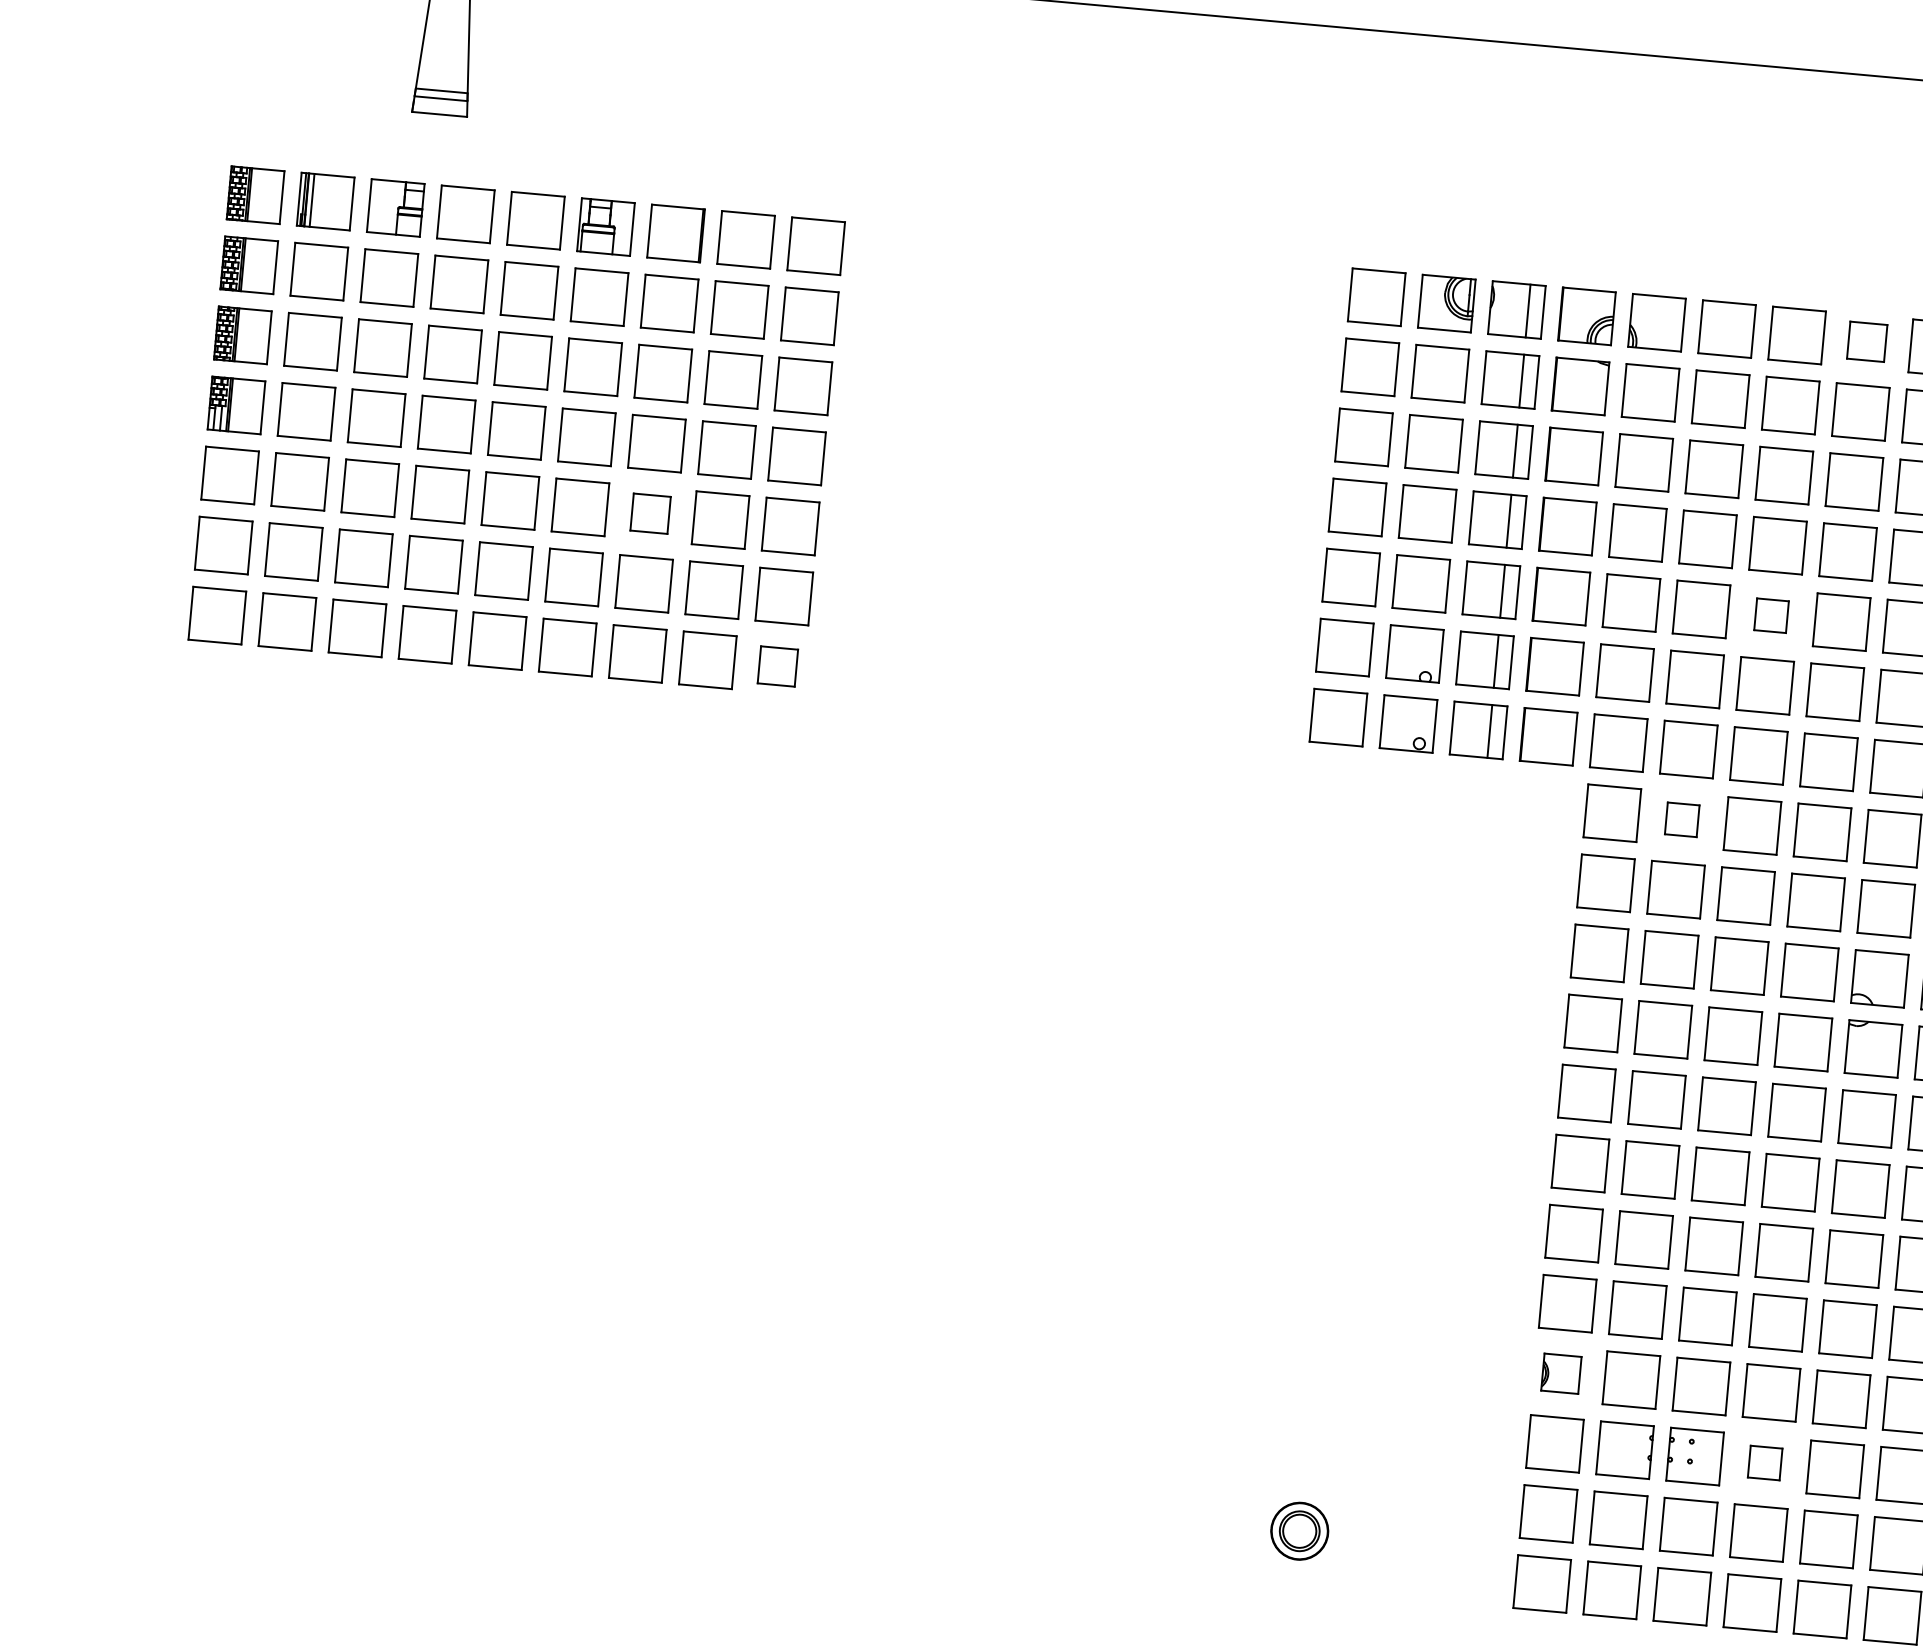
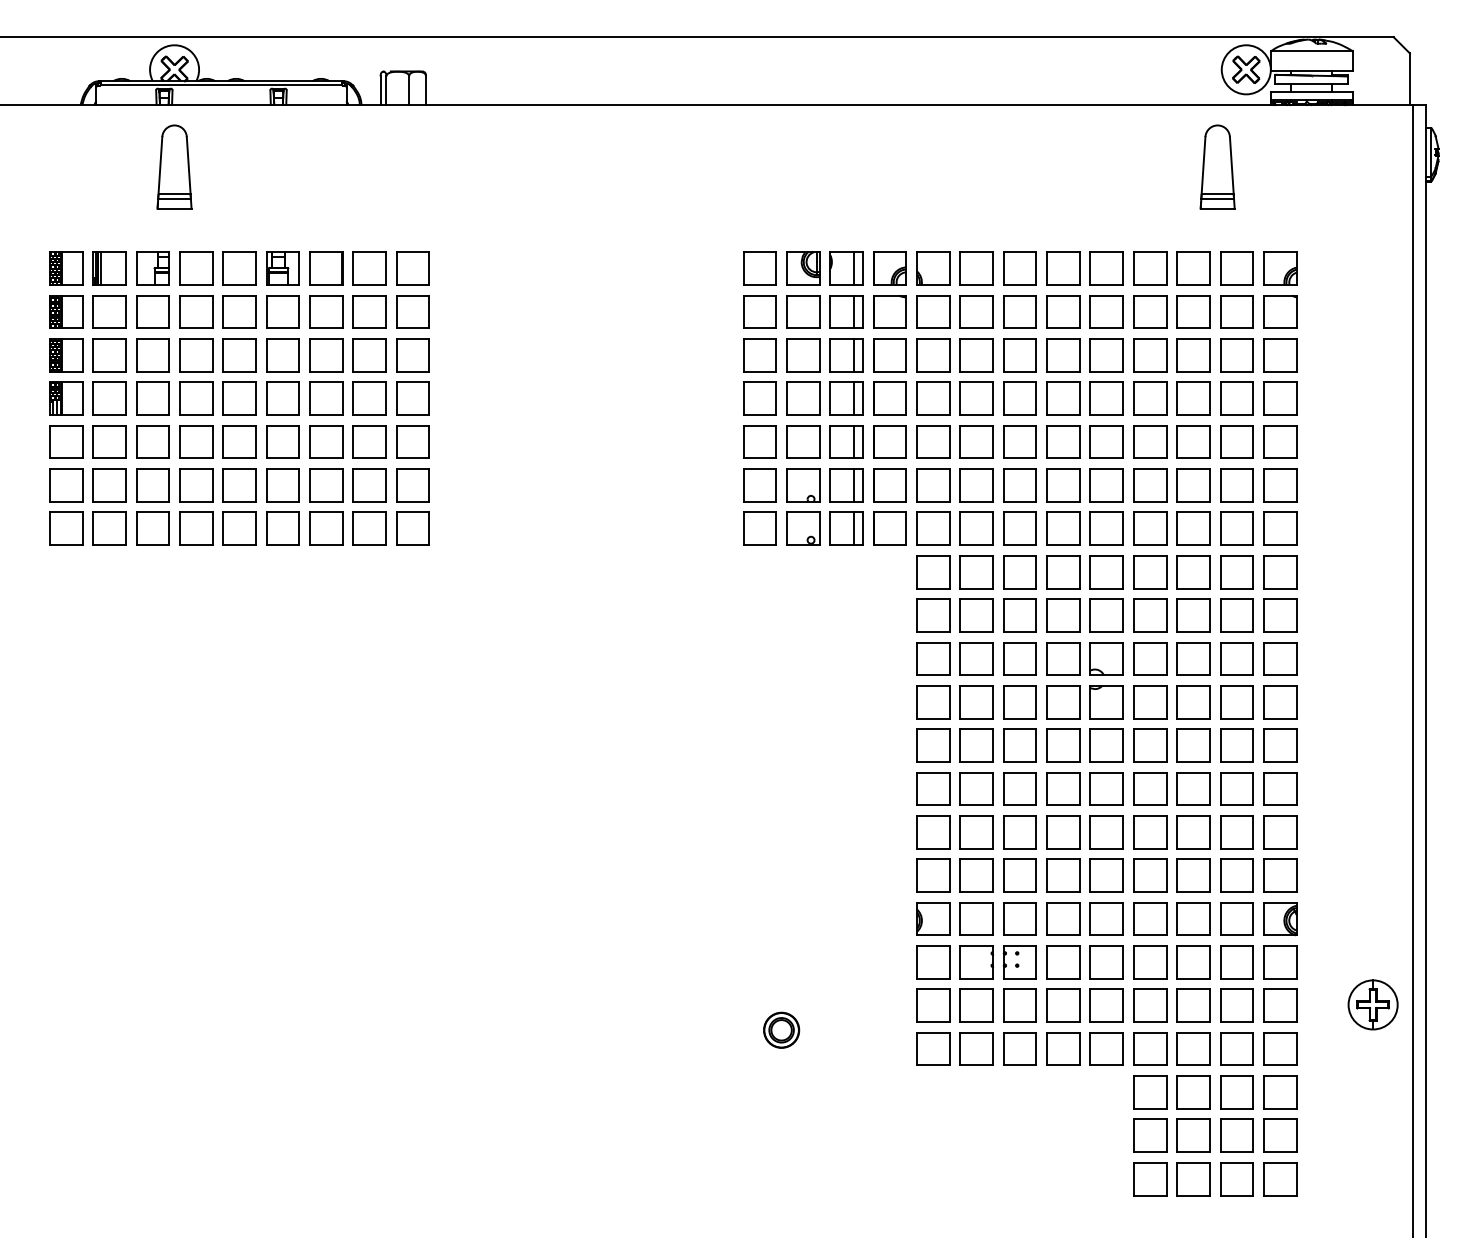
part: (1867, 341) -> (1063, 268), size x1.43
part: (650, 512) -> (326, 441), size x1.43
part: (1770, 614) -> (1019, 441), size x1.67
part: (777, 666) -> (412, 528), size x1.43
part: (1681, 820) -> (976, 572), size x1.67
part: (1561, 1372) -> (933, 918), size x1.43
part: (1765, 1463) -> (1063, 962), size x1.67

